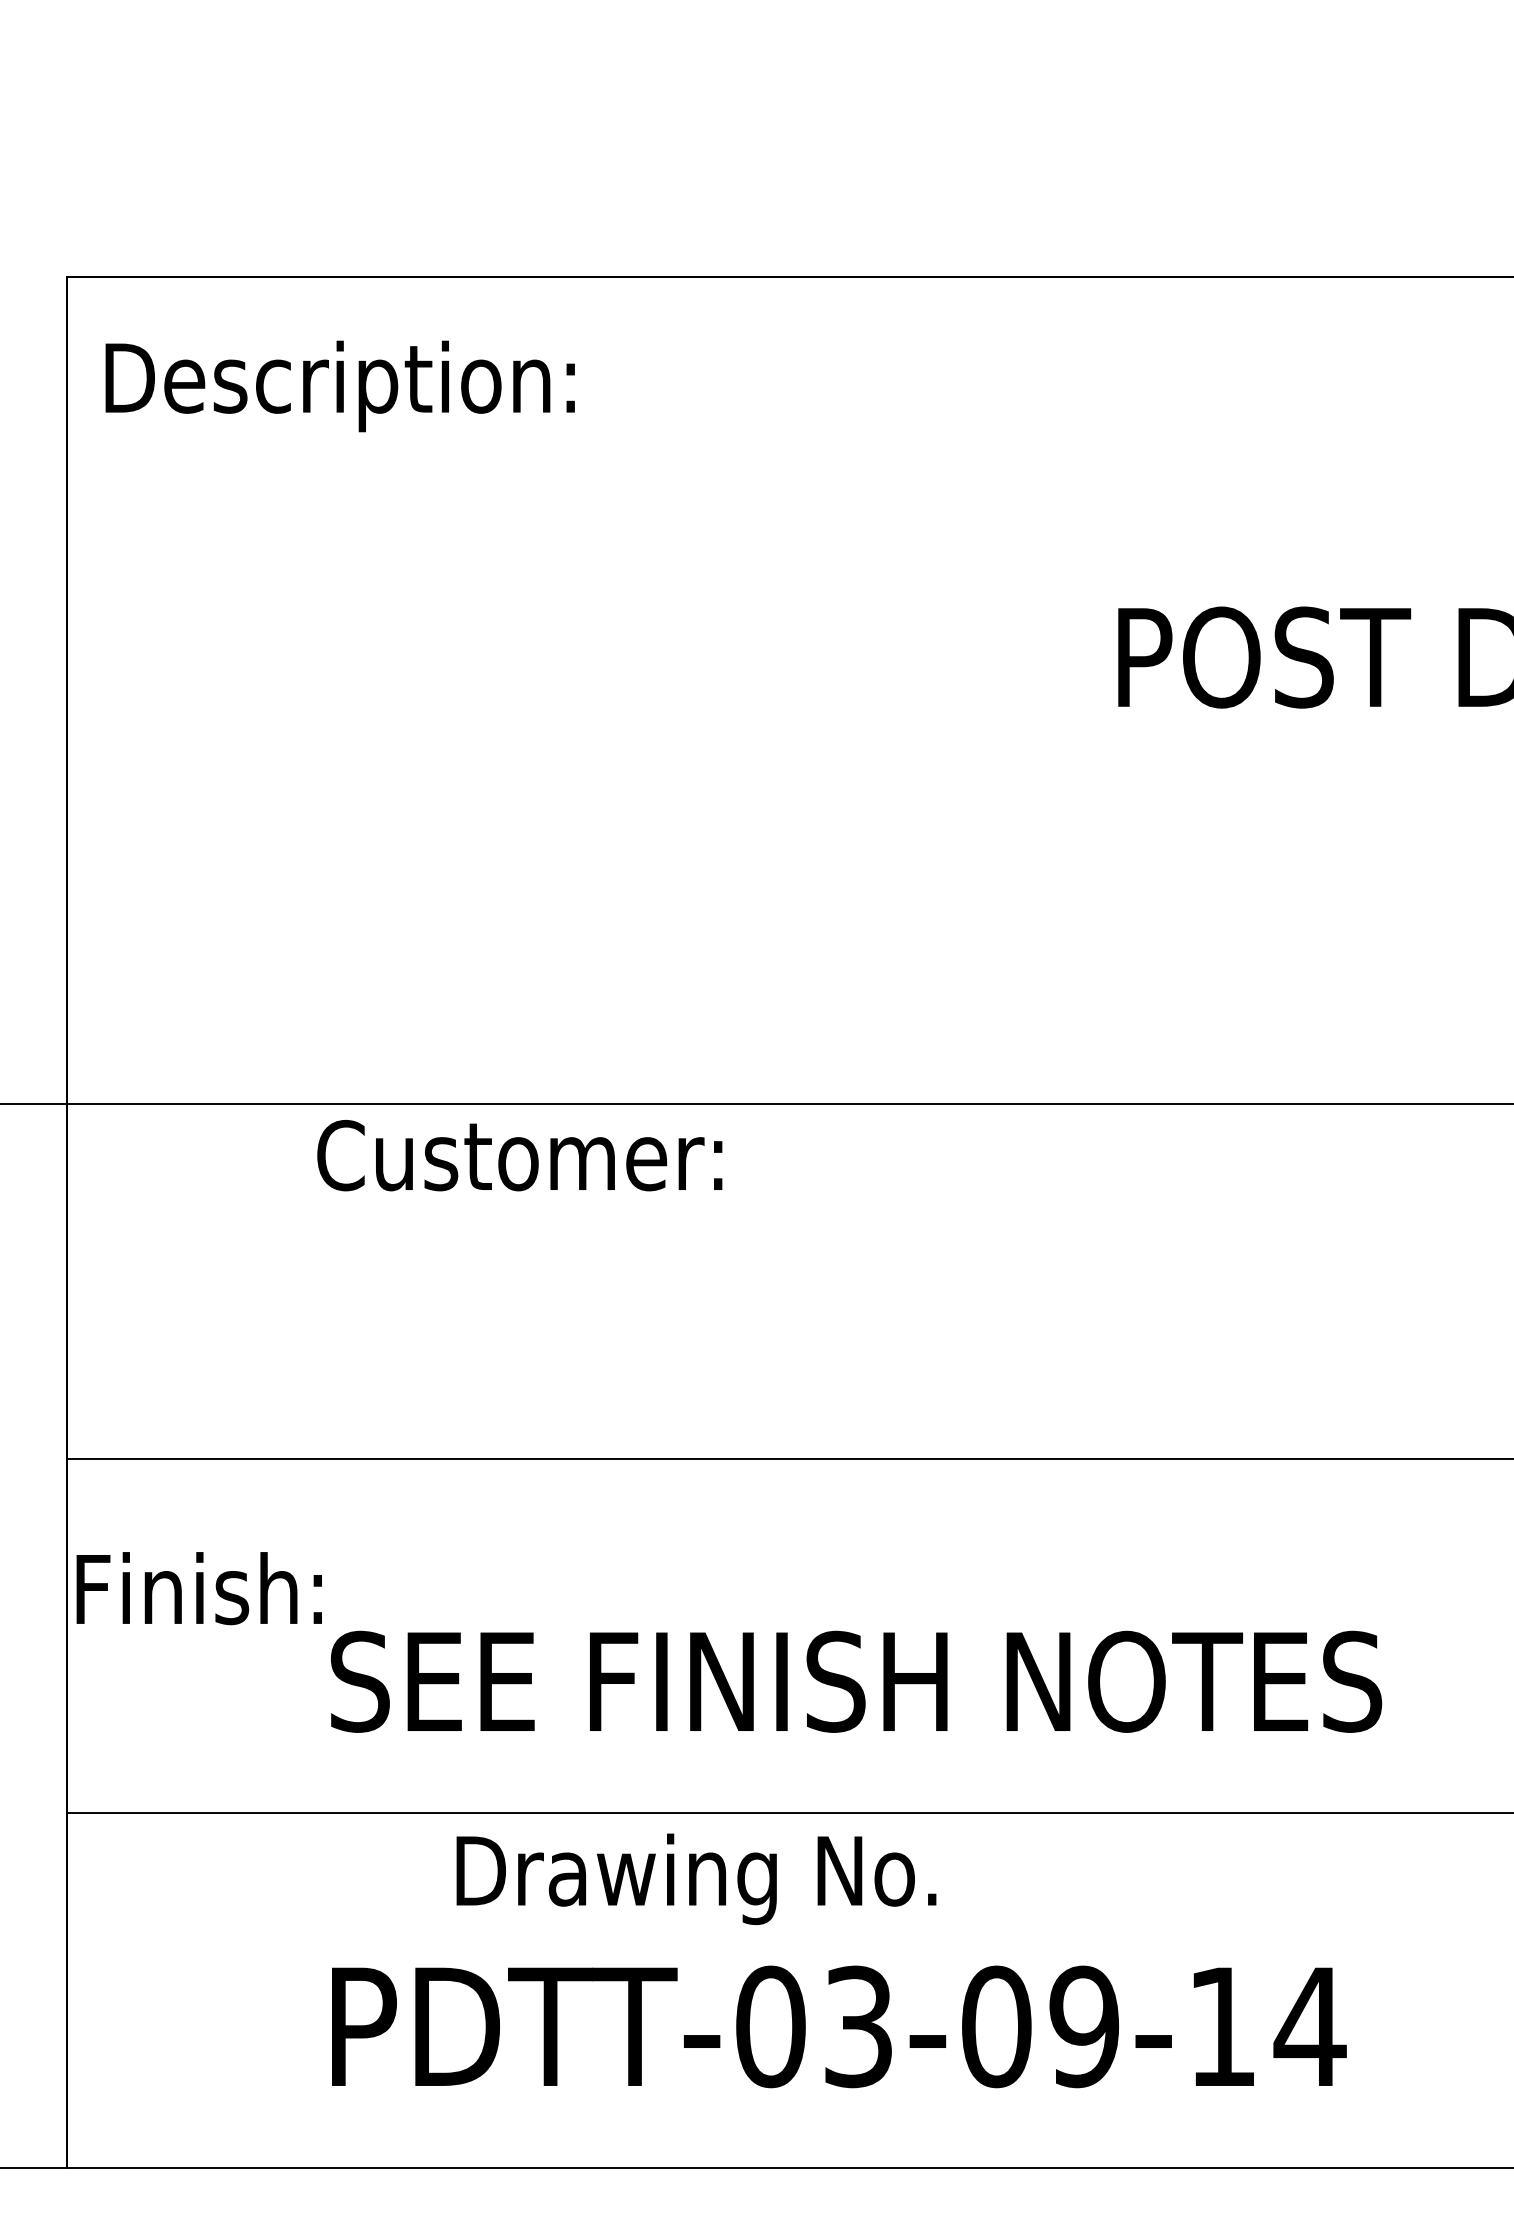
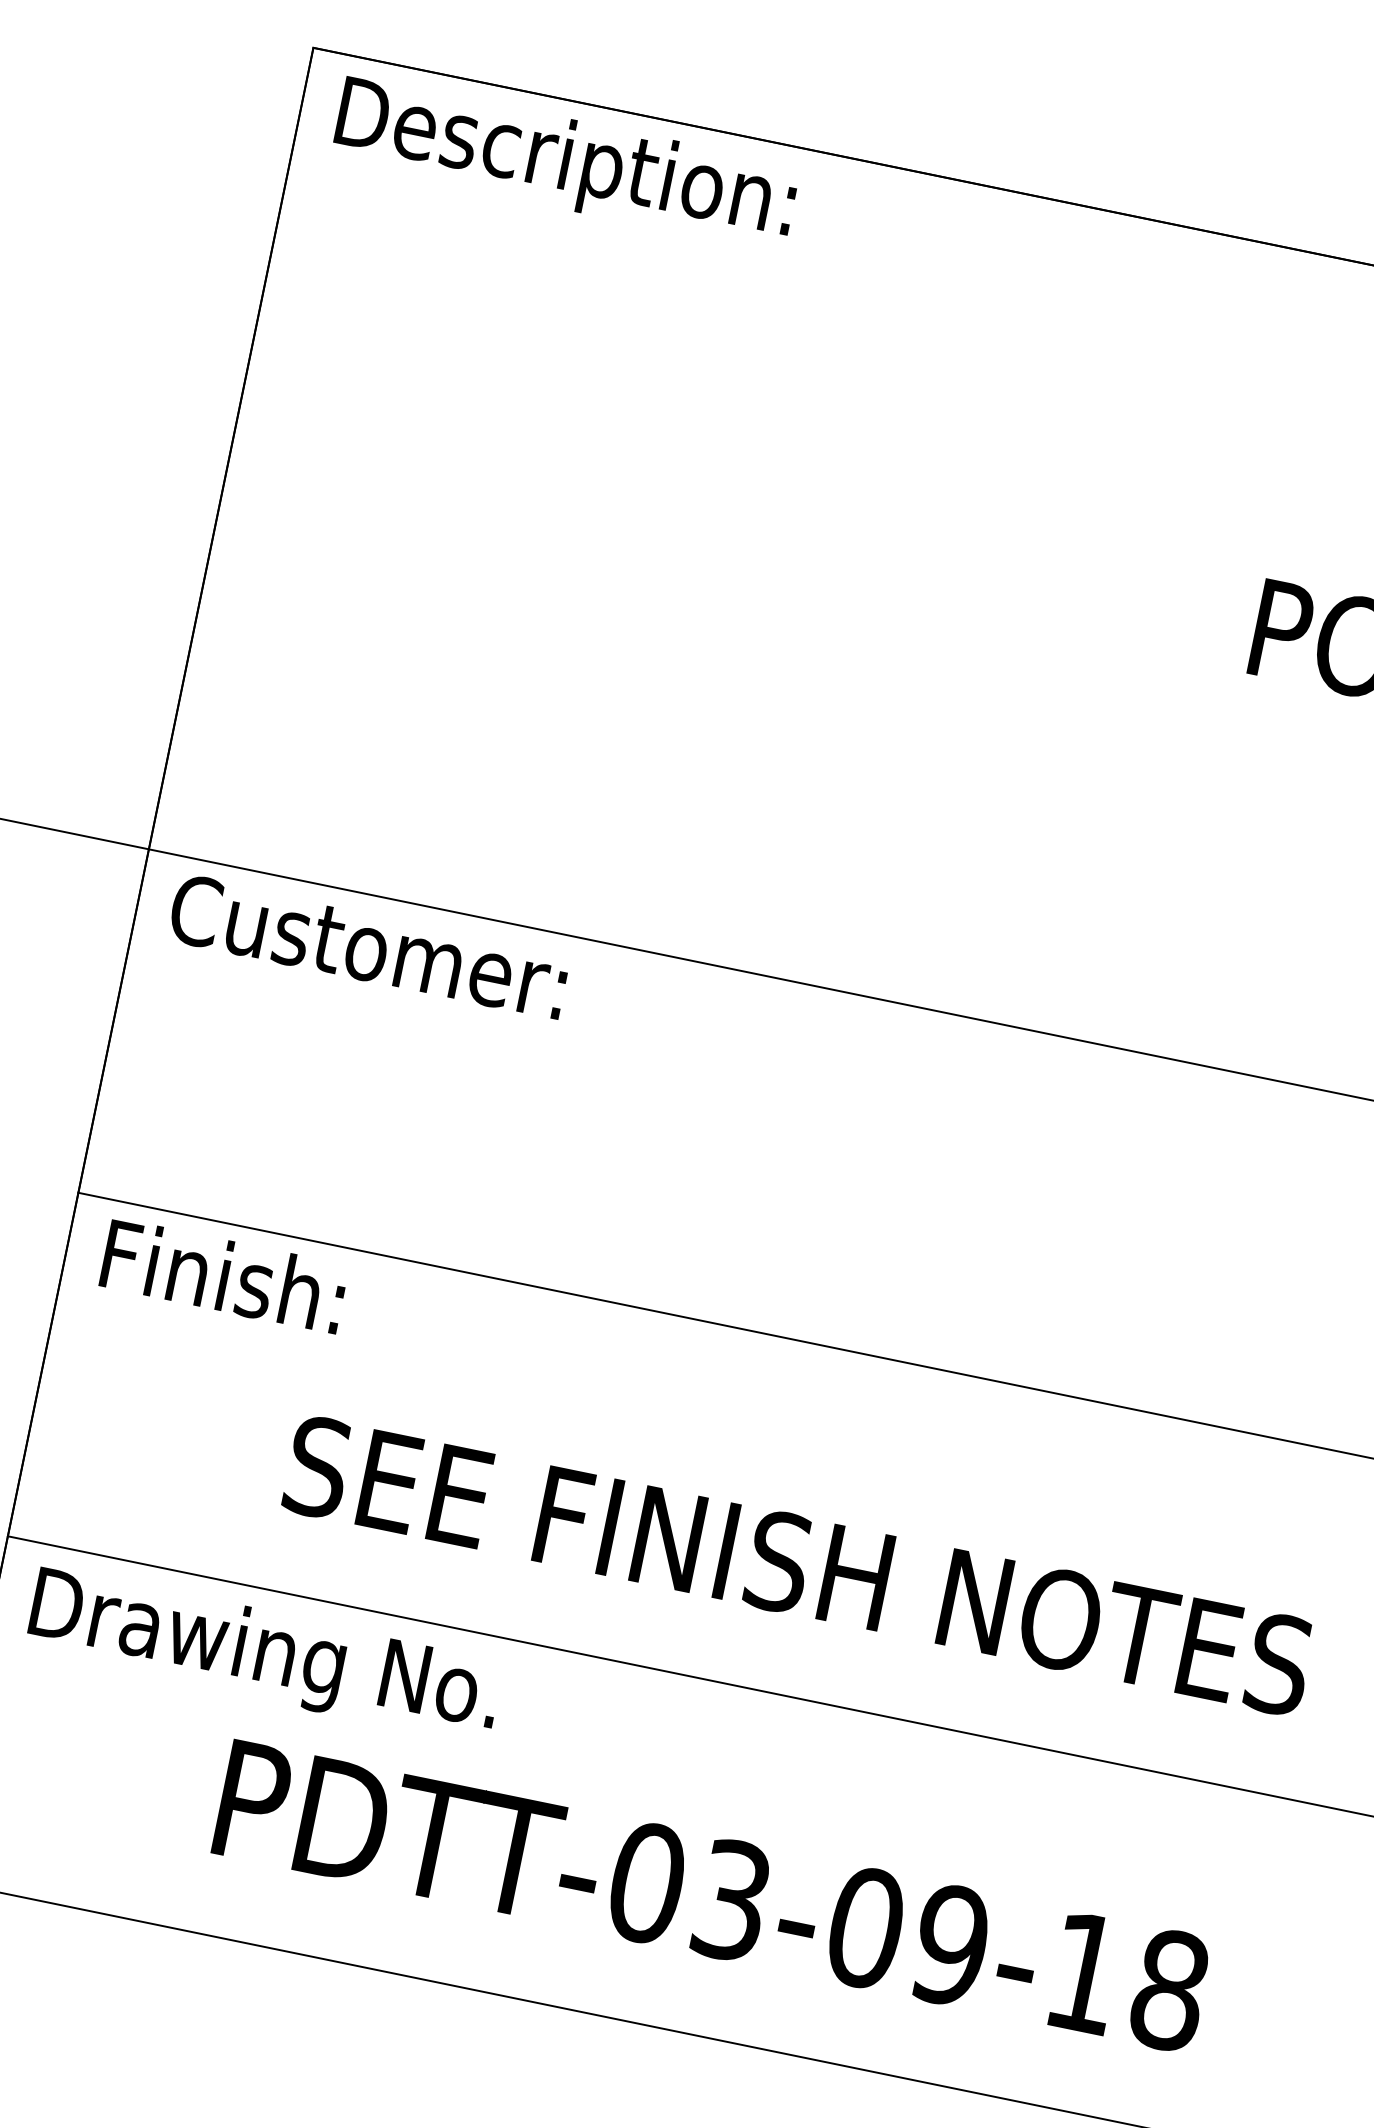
text: (339, 386) -> (564, 163), moved
text: (519, 1155) -> (368, 946), moved
text: (198, 1588) -> (223, 1275), moved
text: (696, 1879) -> (264, 1655), moved
text: (1309, 2026) -> (1169, 1989), PDTT-03-09-14 -> PDTT-03-09-18

